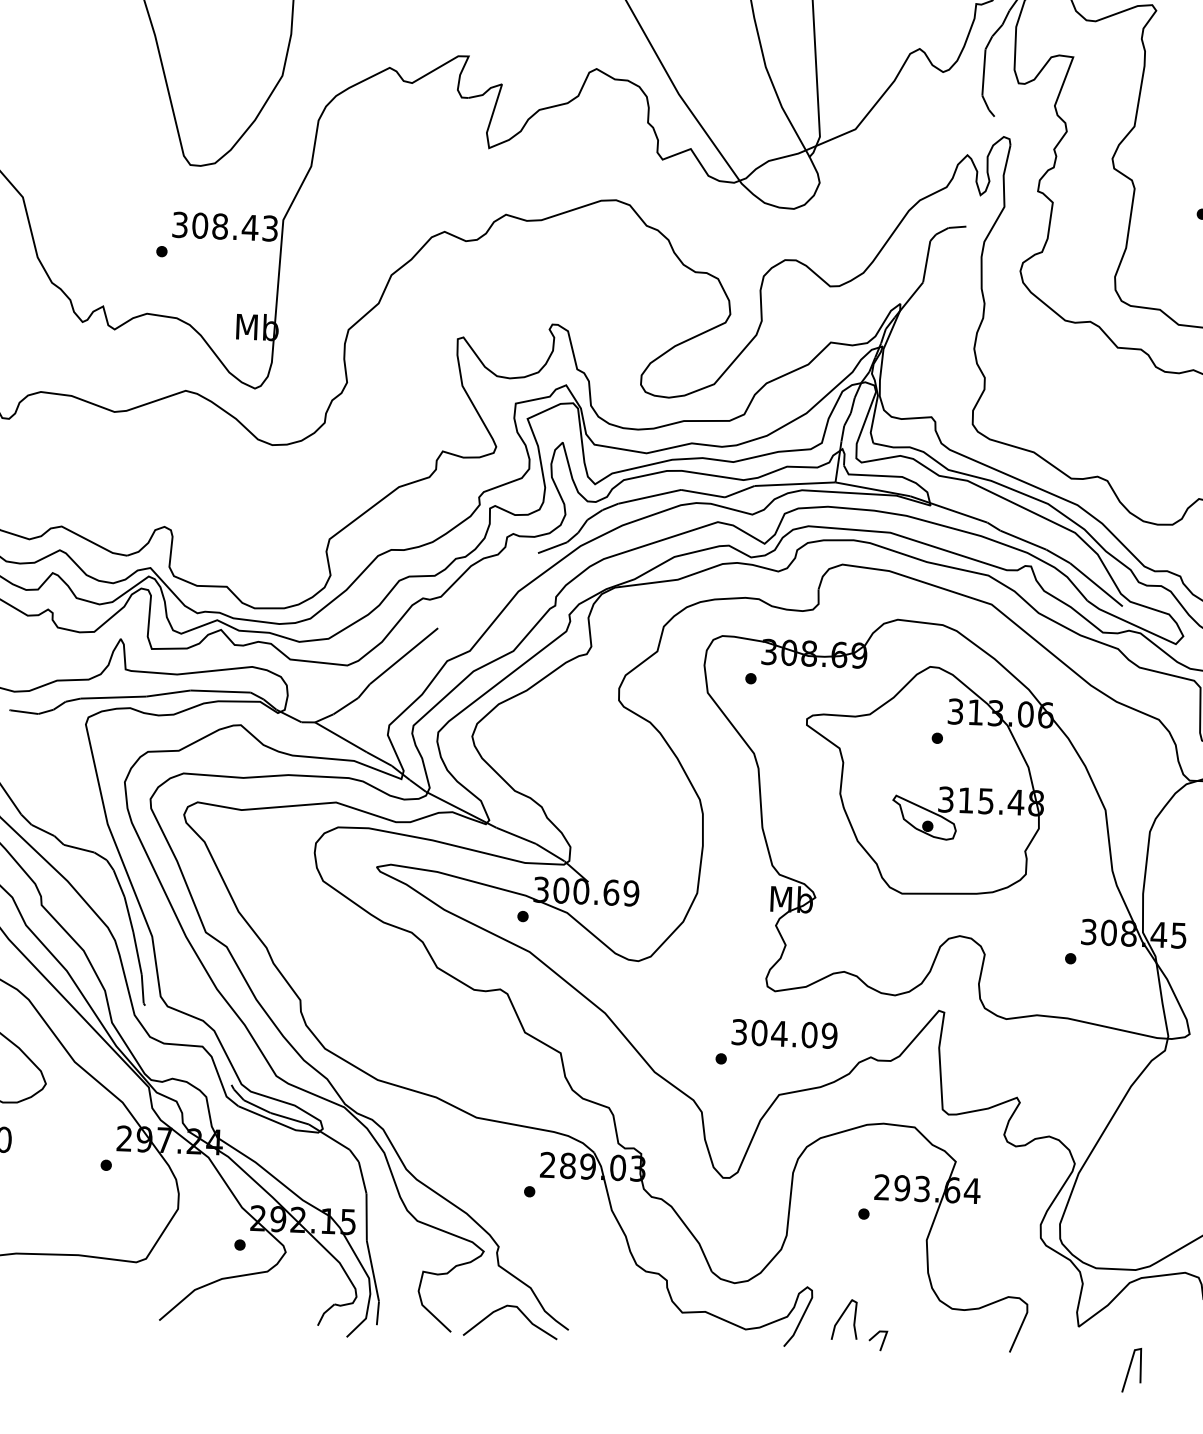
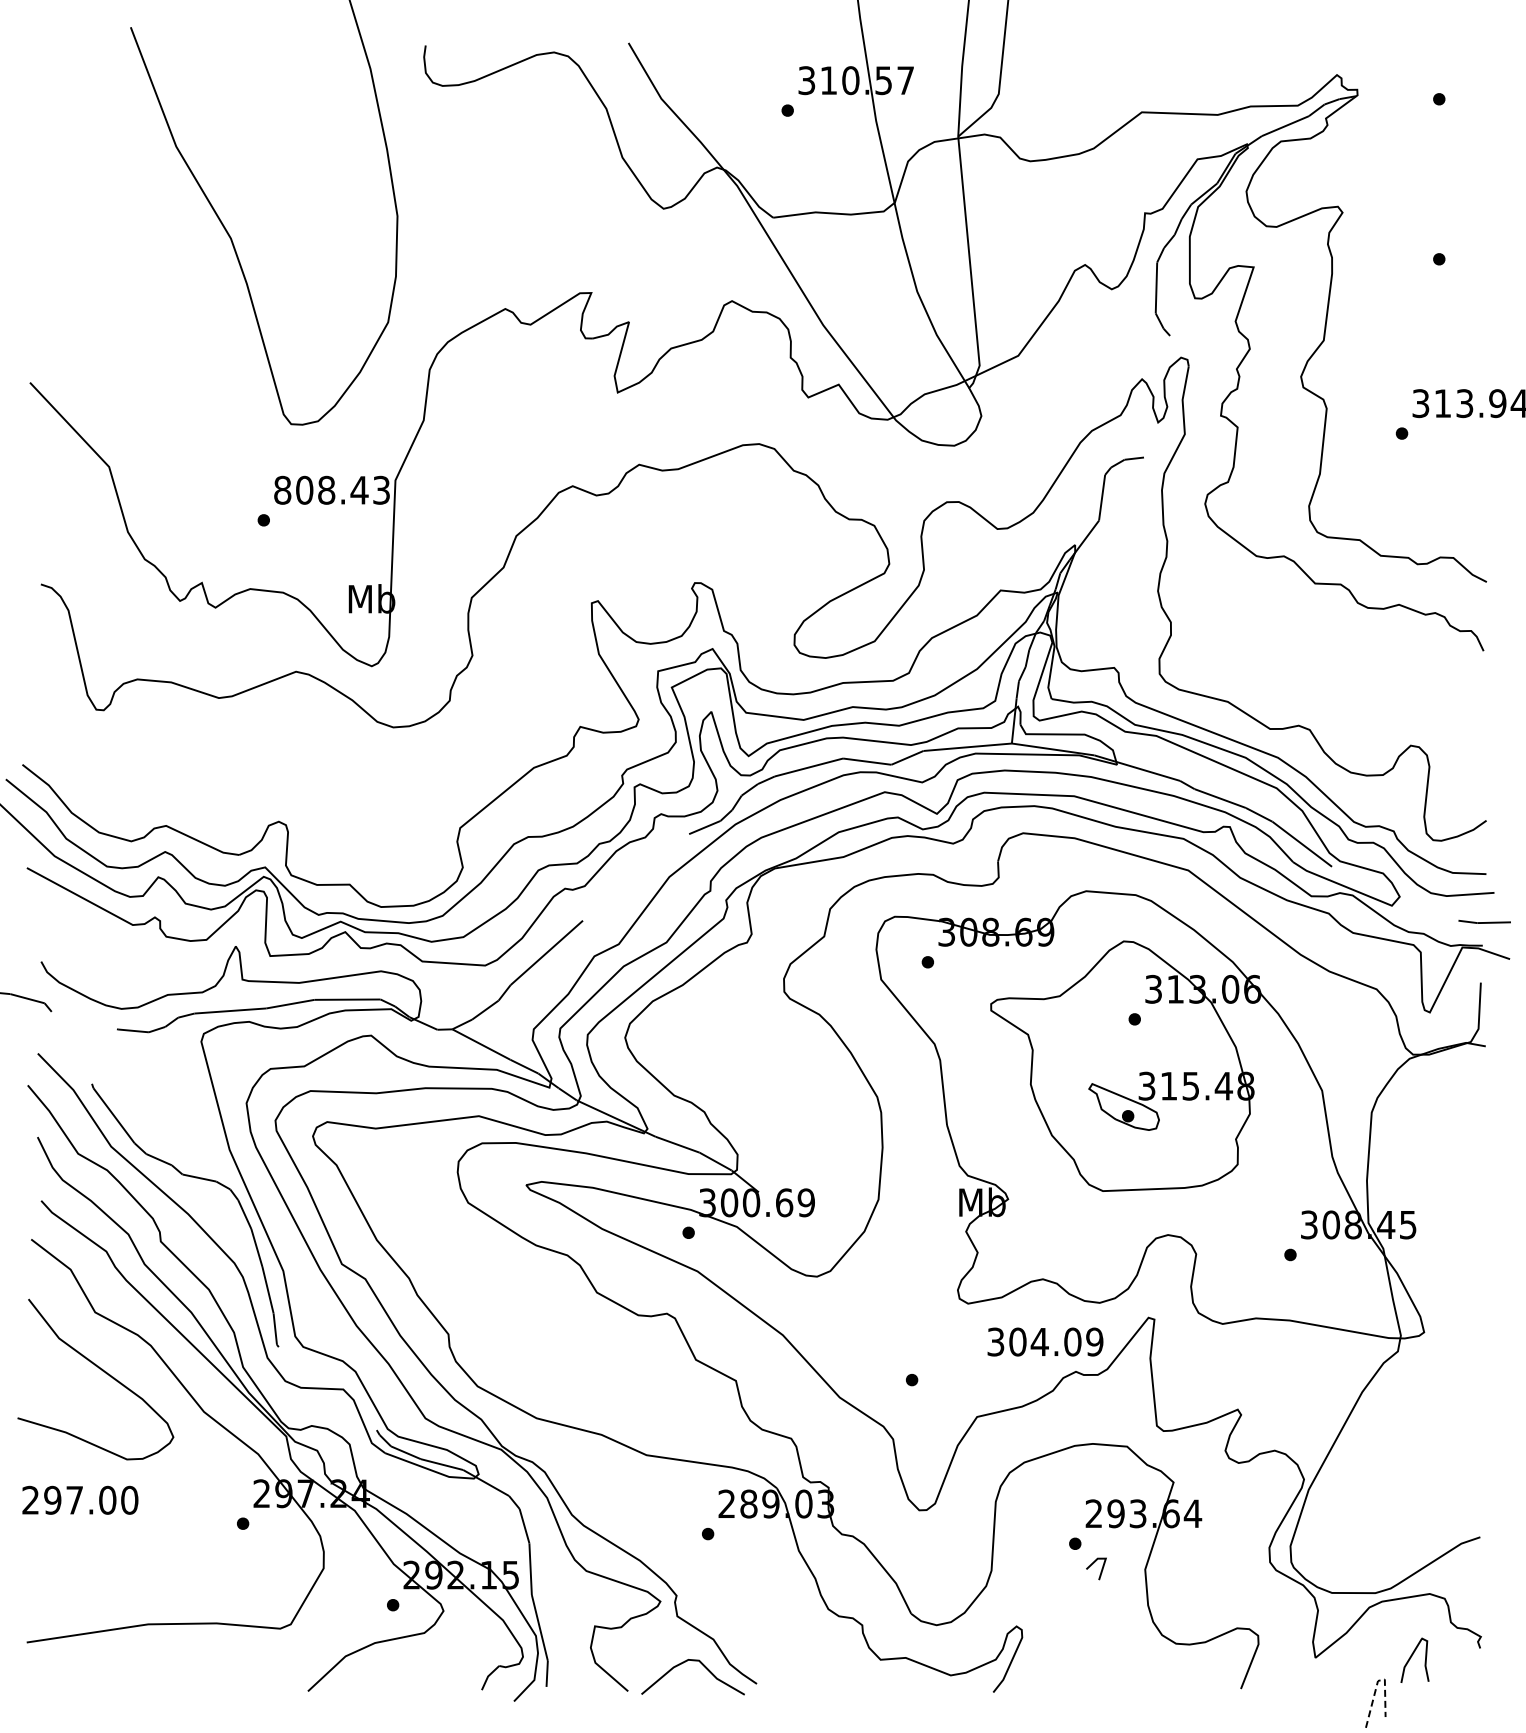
text: (180, 225) -> (282, 490), 308.43 -> 808.43
text: (784, 1033) -> (1045, 1341), moved
curve: (842, 1316) -> (1412, 1656), moved
line: (875, 1336) -> (1093, 1564), moved
line: (1135, 1349) -> (1378, 1680), solid -> dashed

